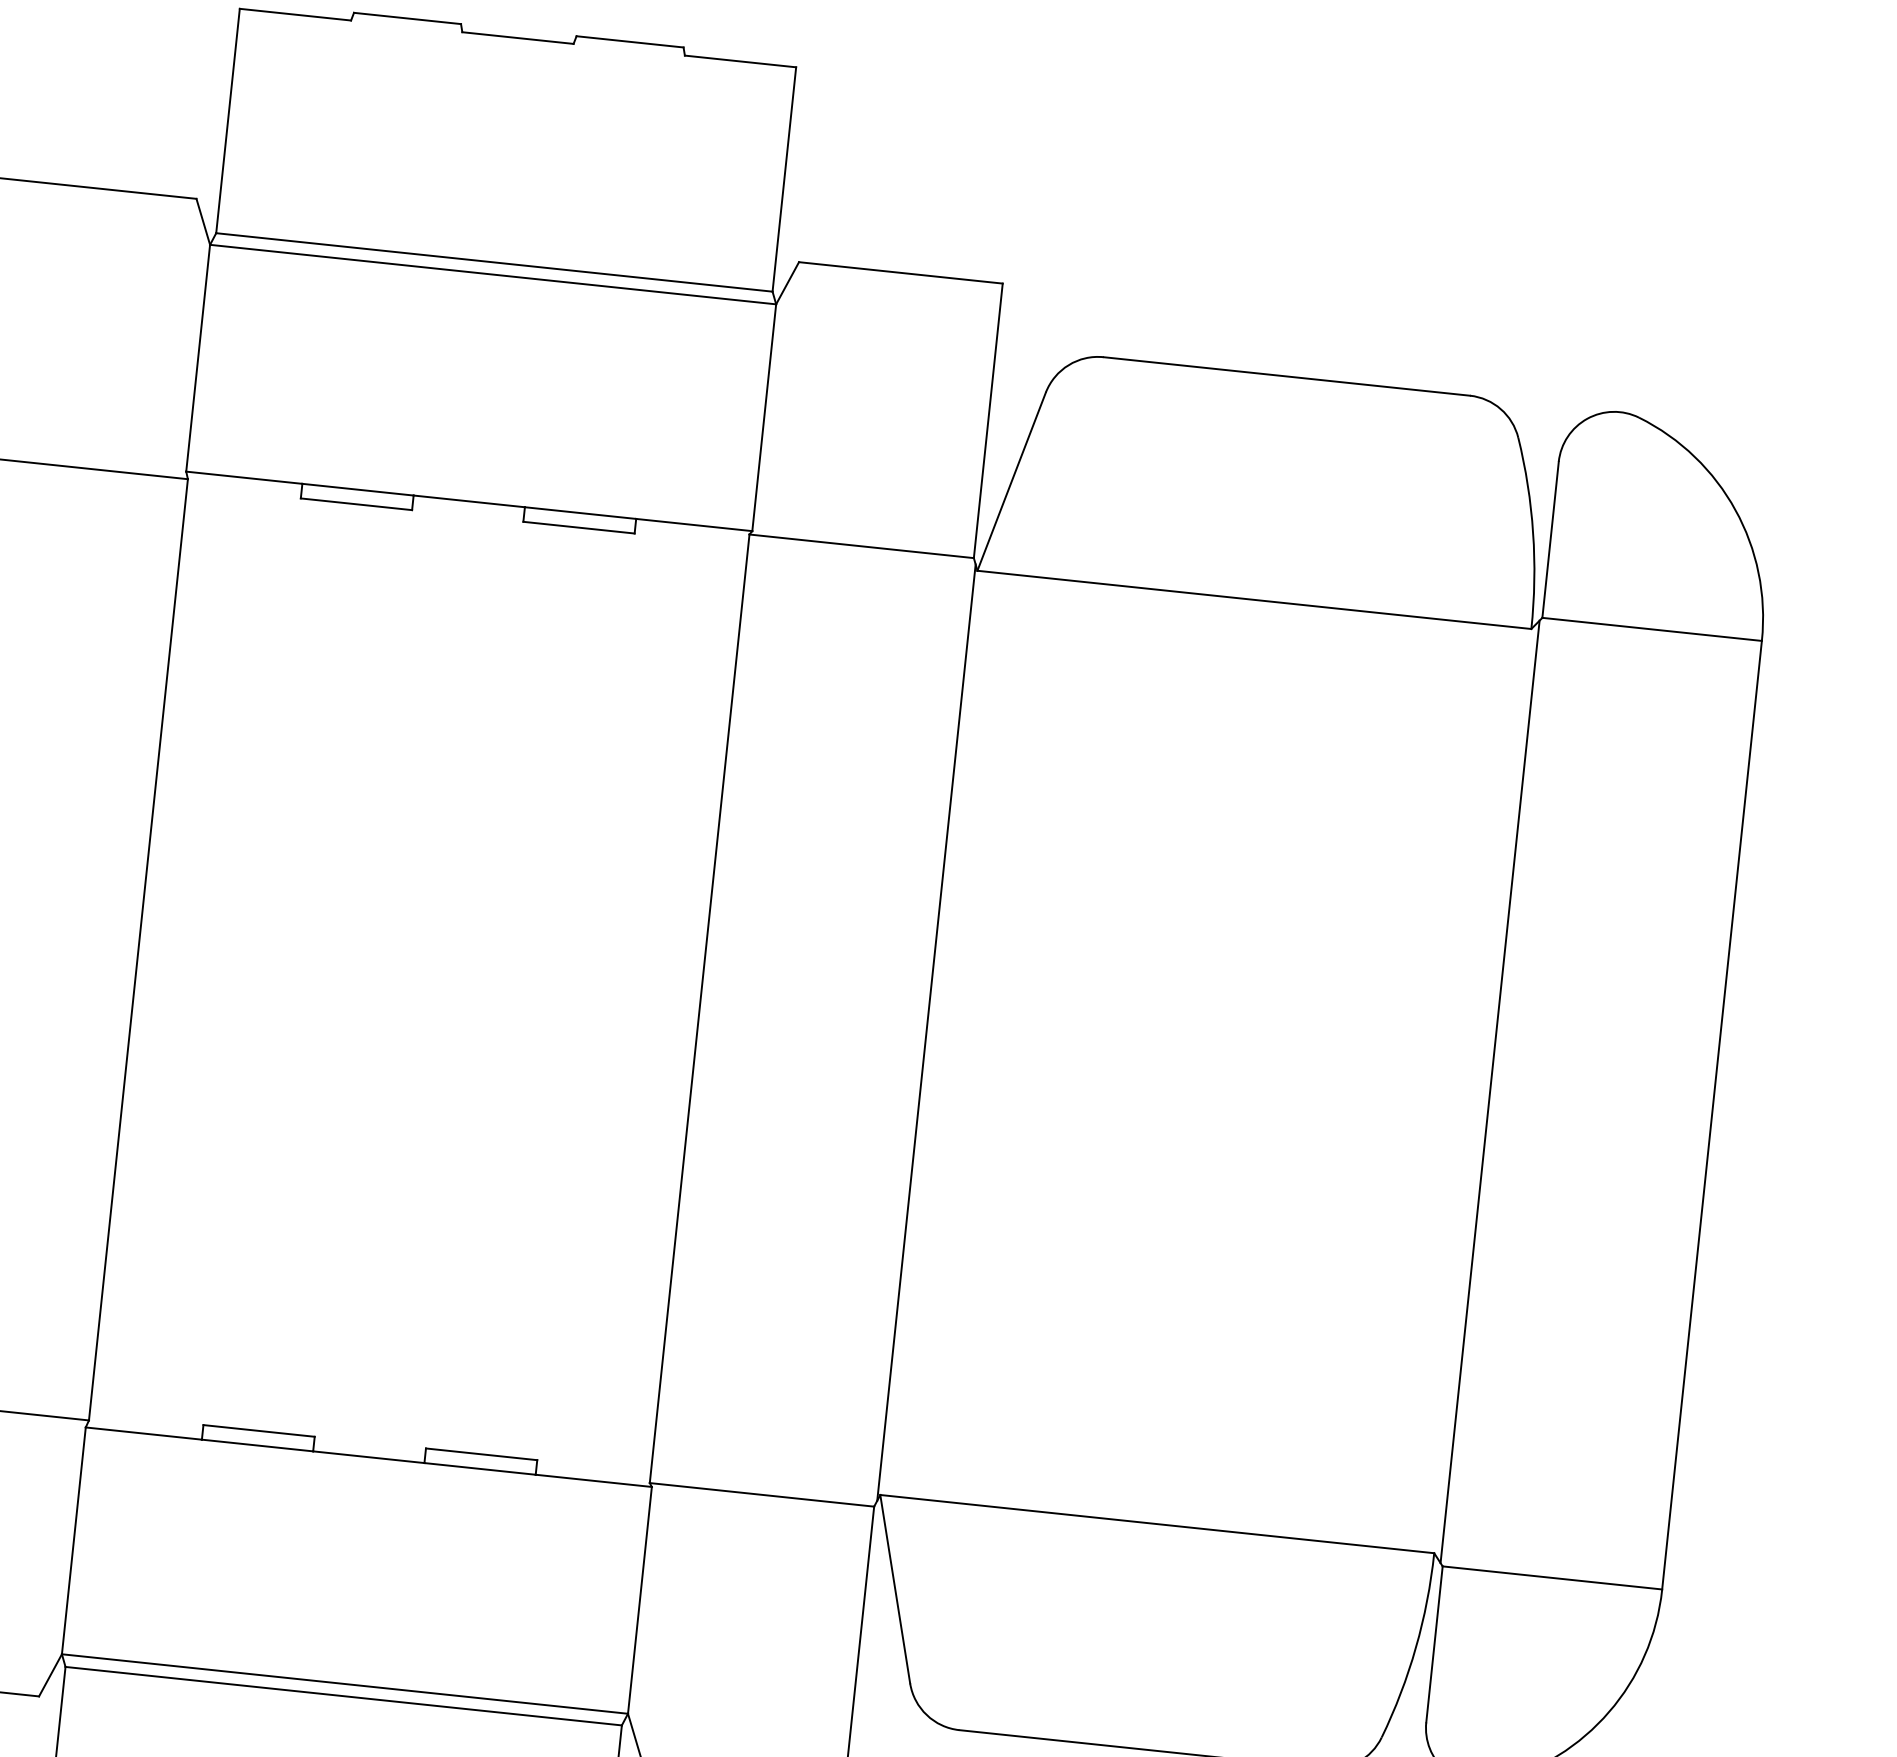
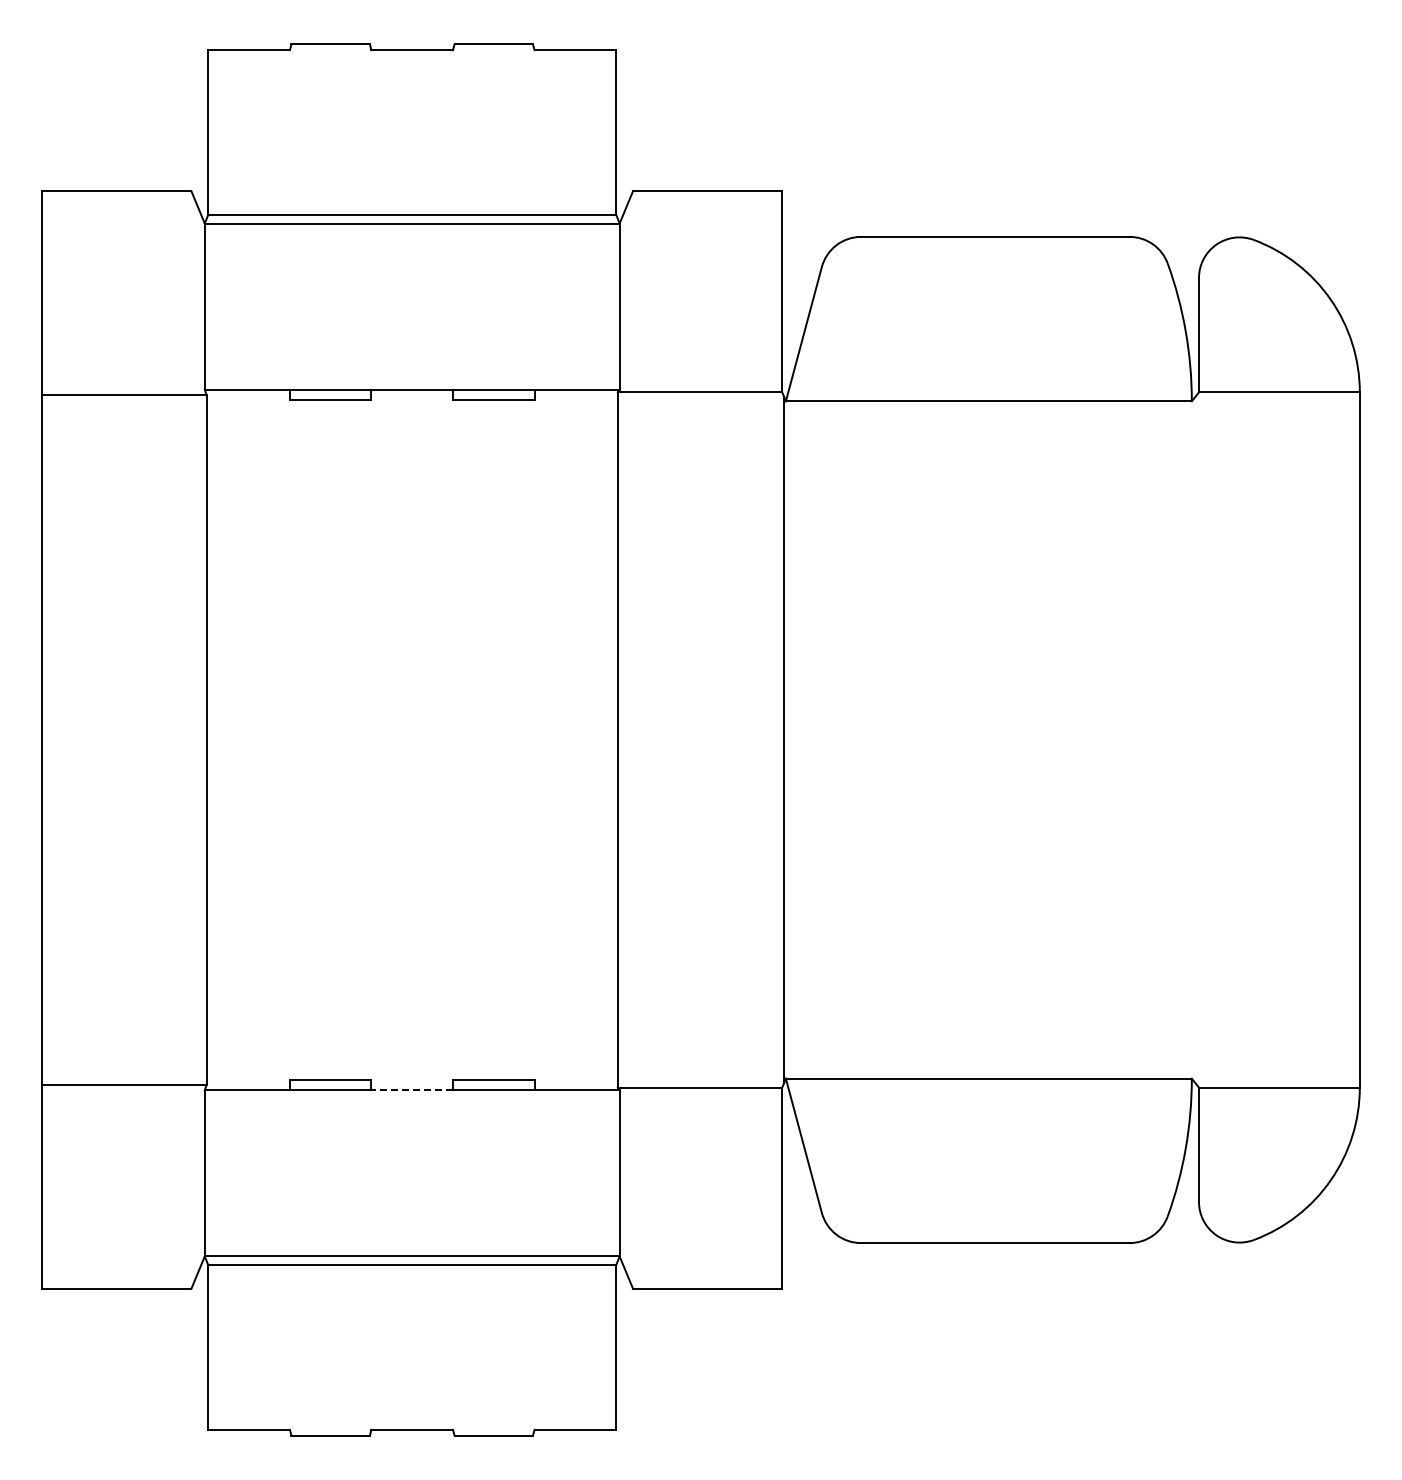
line: (1490, 1091) -> (1197, 739), removed
line: (369, 1457) -> (412, 1090), solid -> dashed

